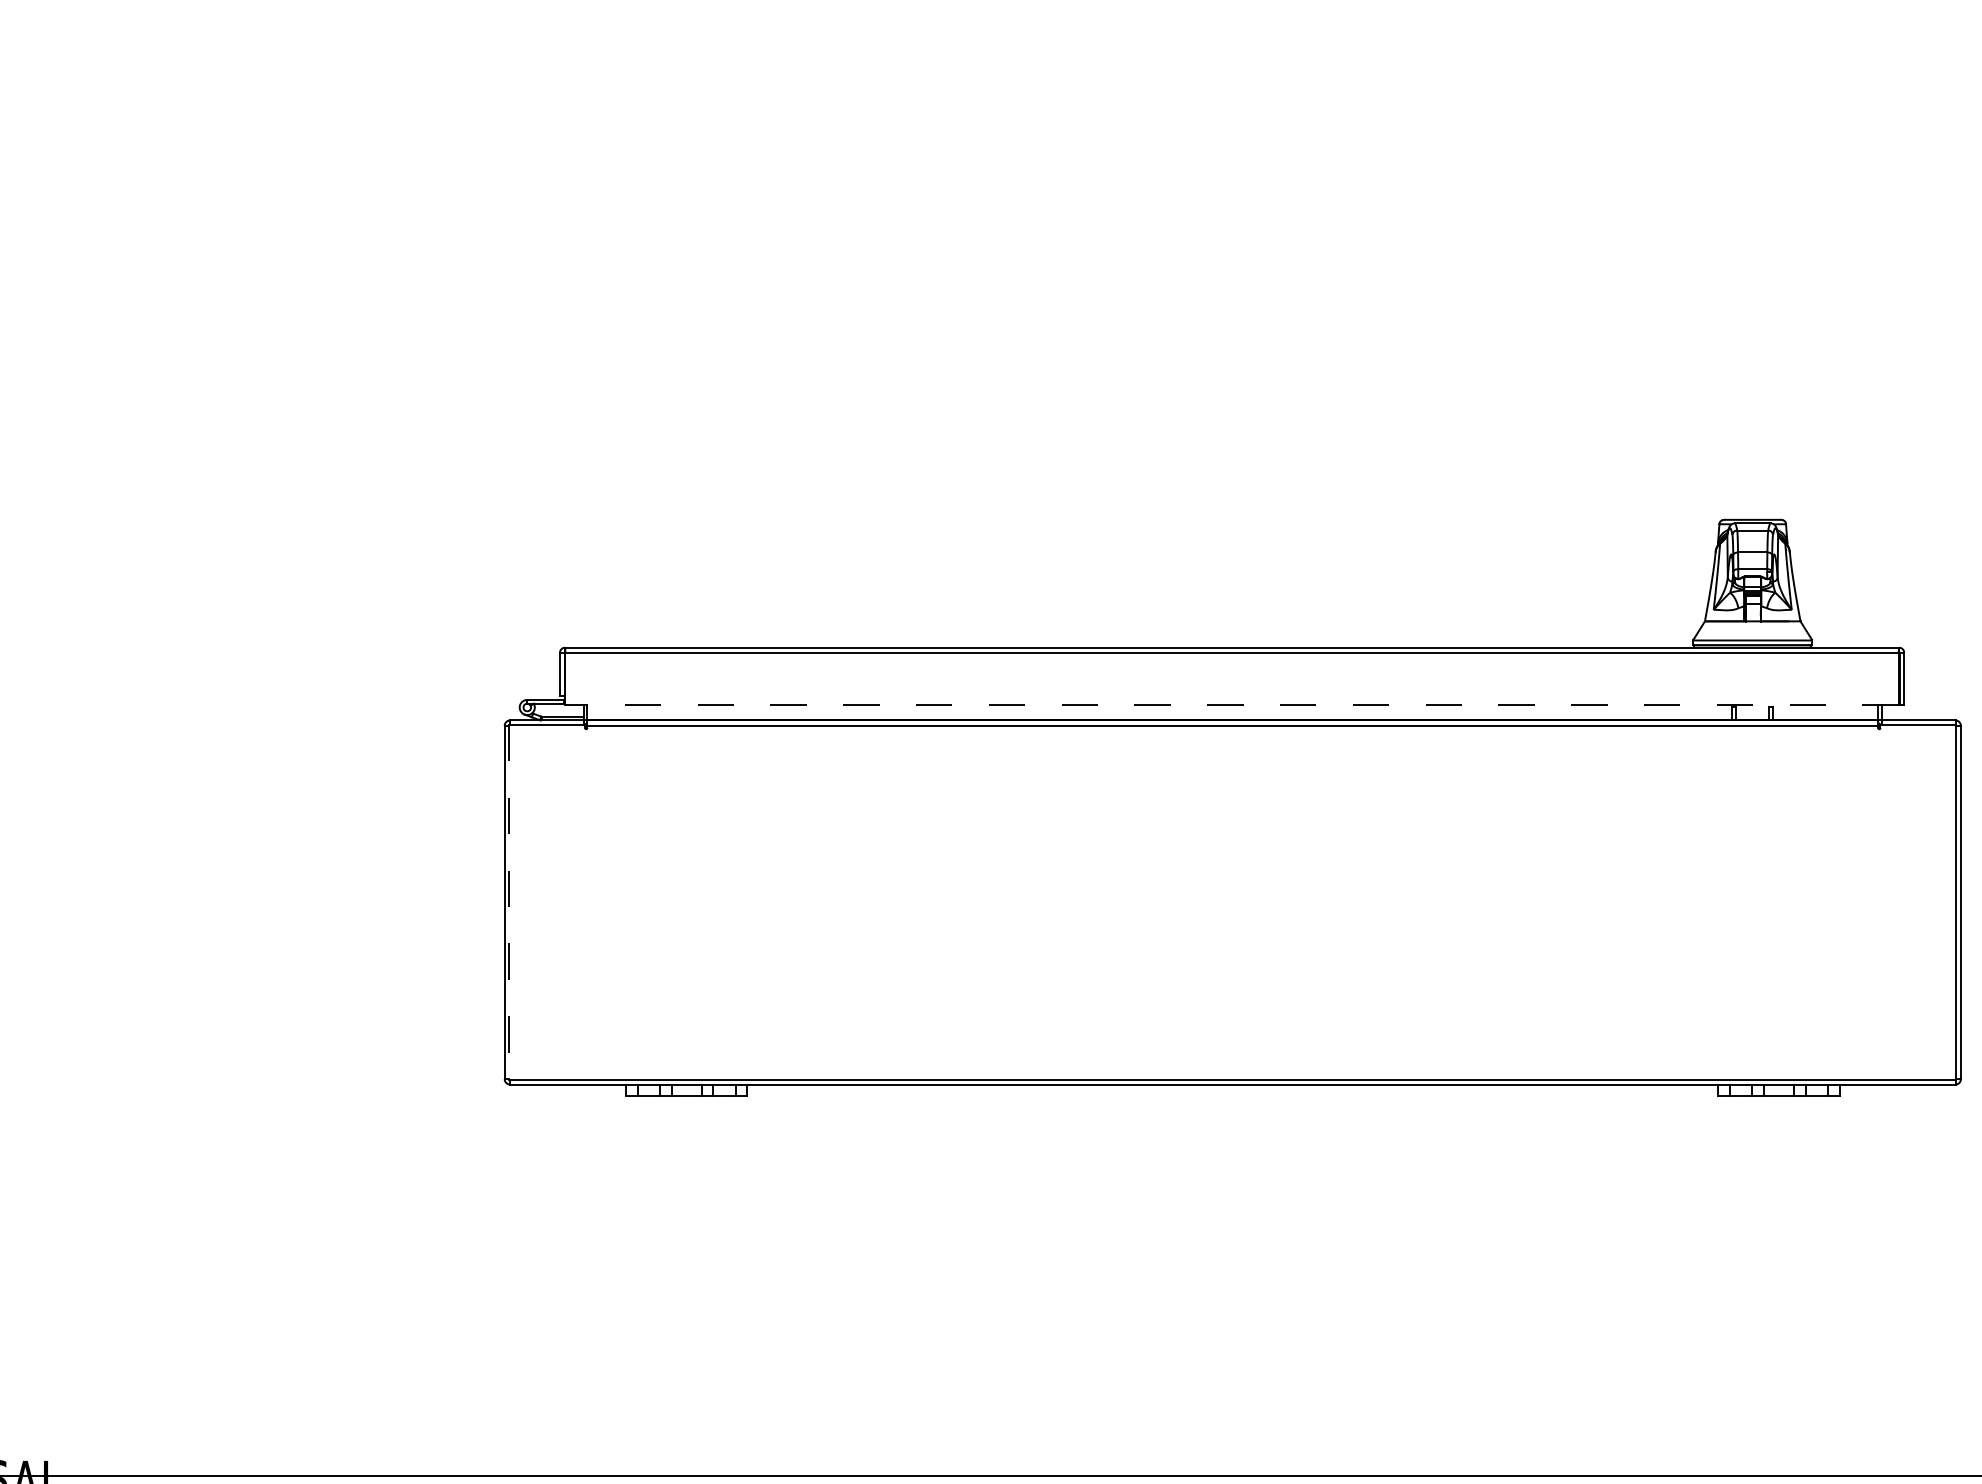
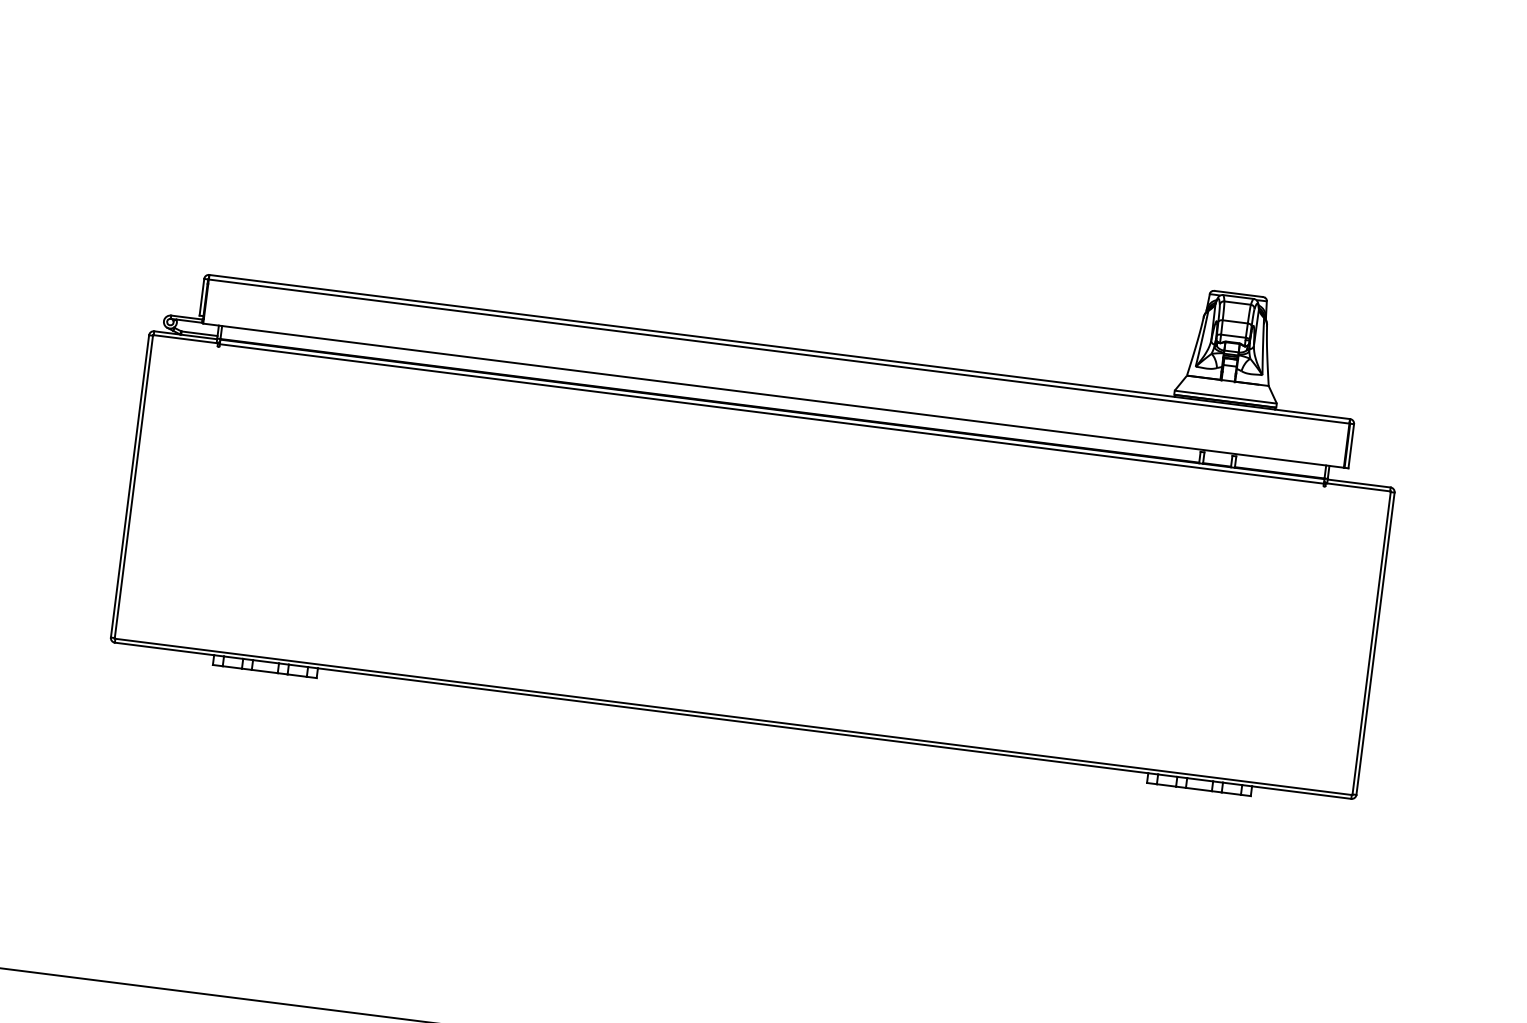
line: (1232, 704) -> (773, 395), dashed -> solid
line: (509, 903) -> (134, 487), dashed -> solid

